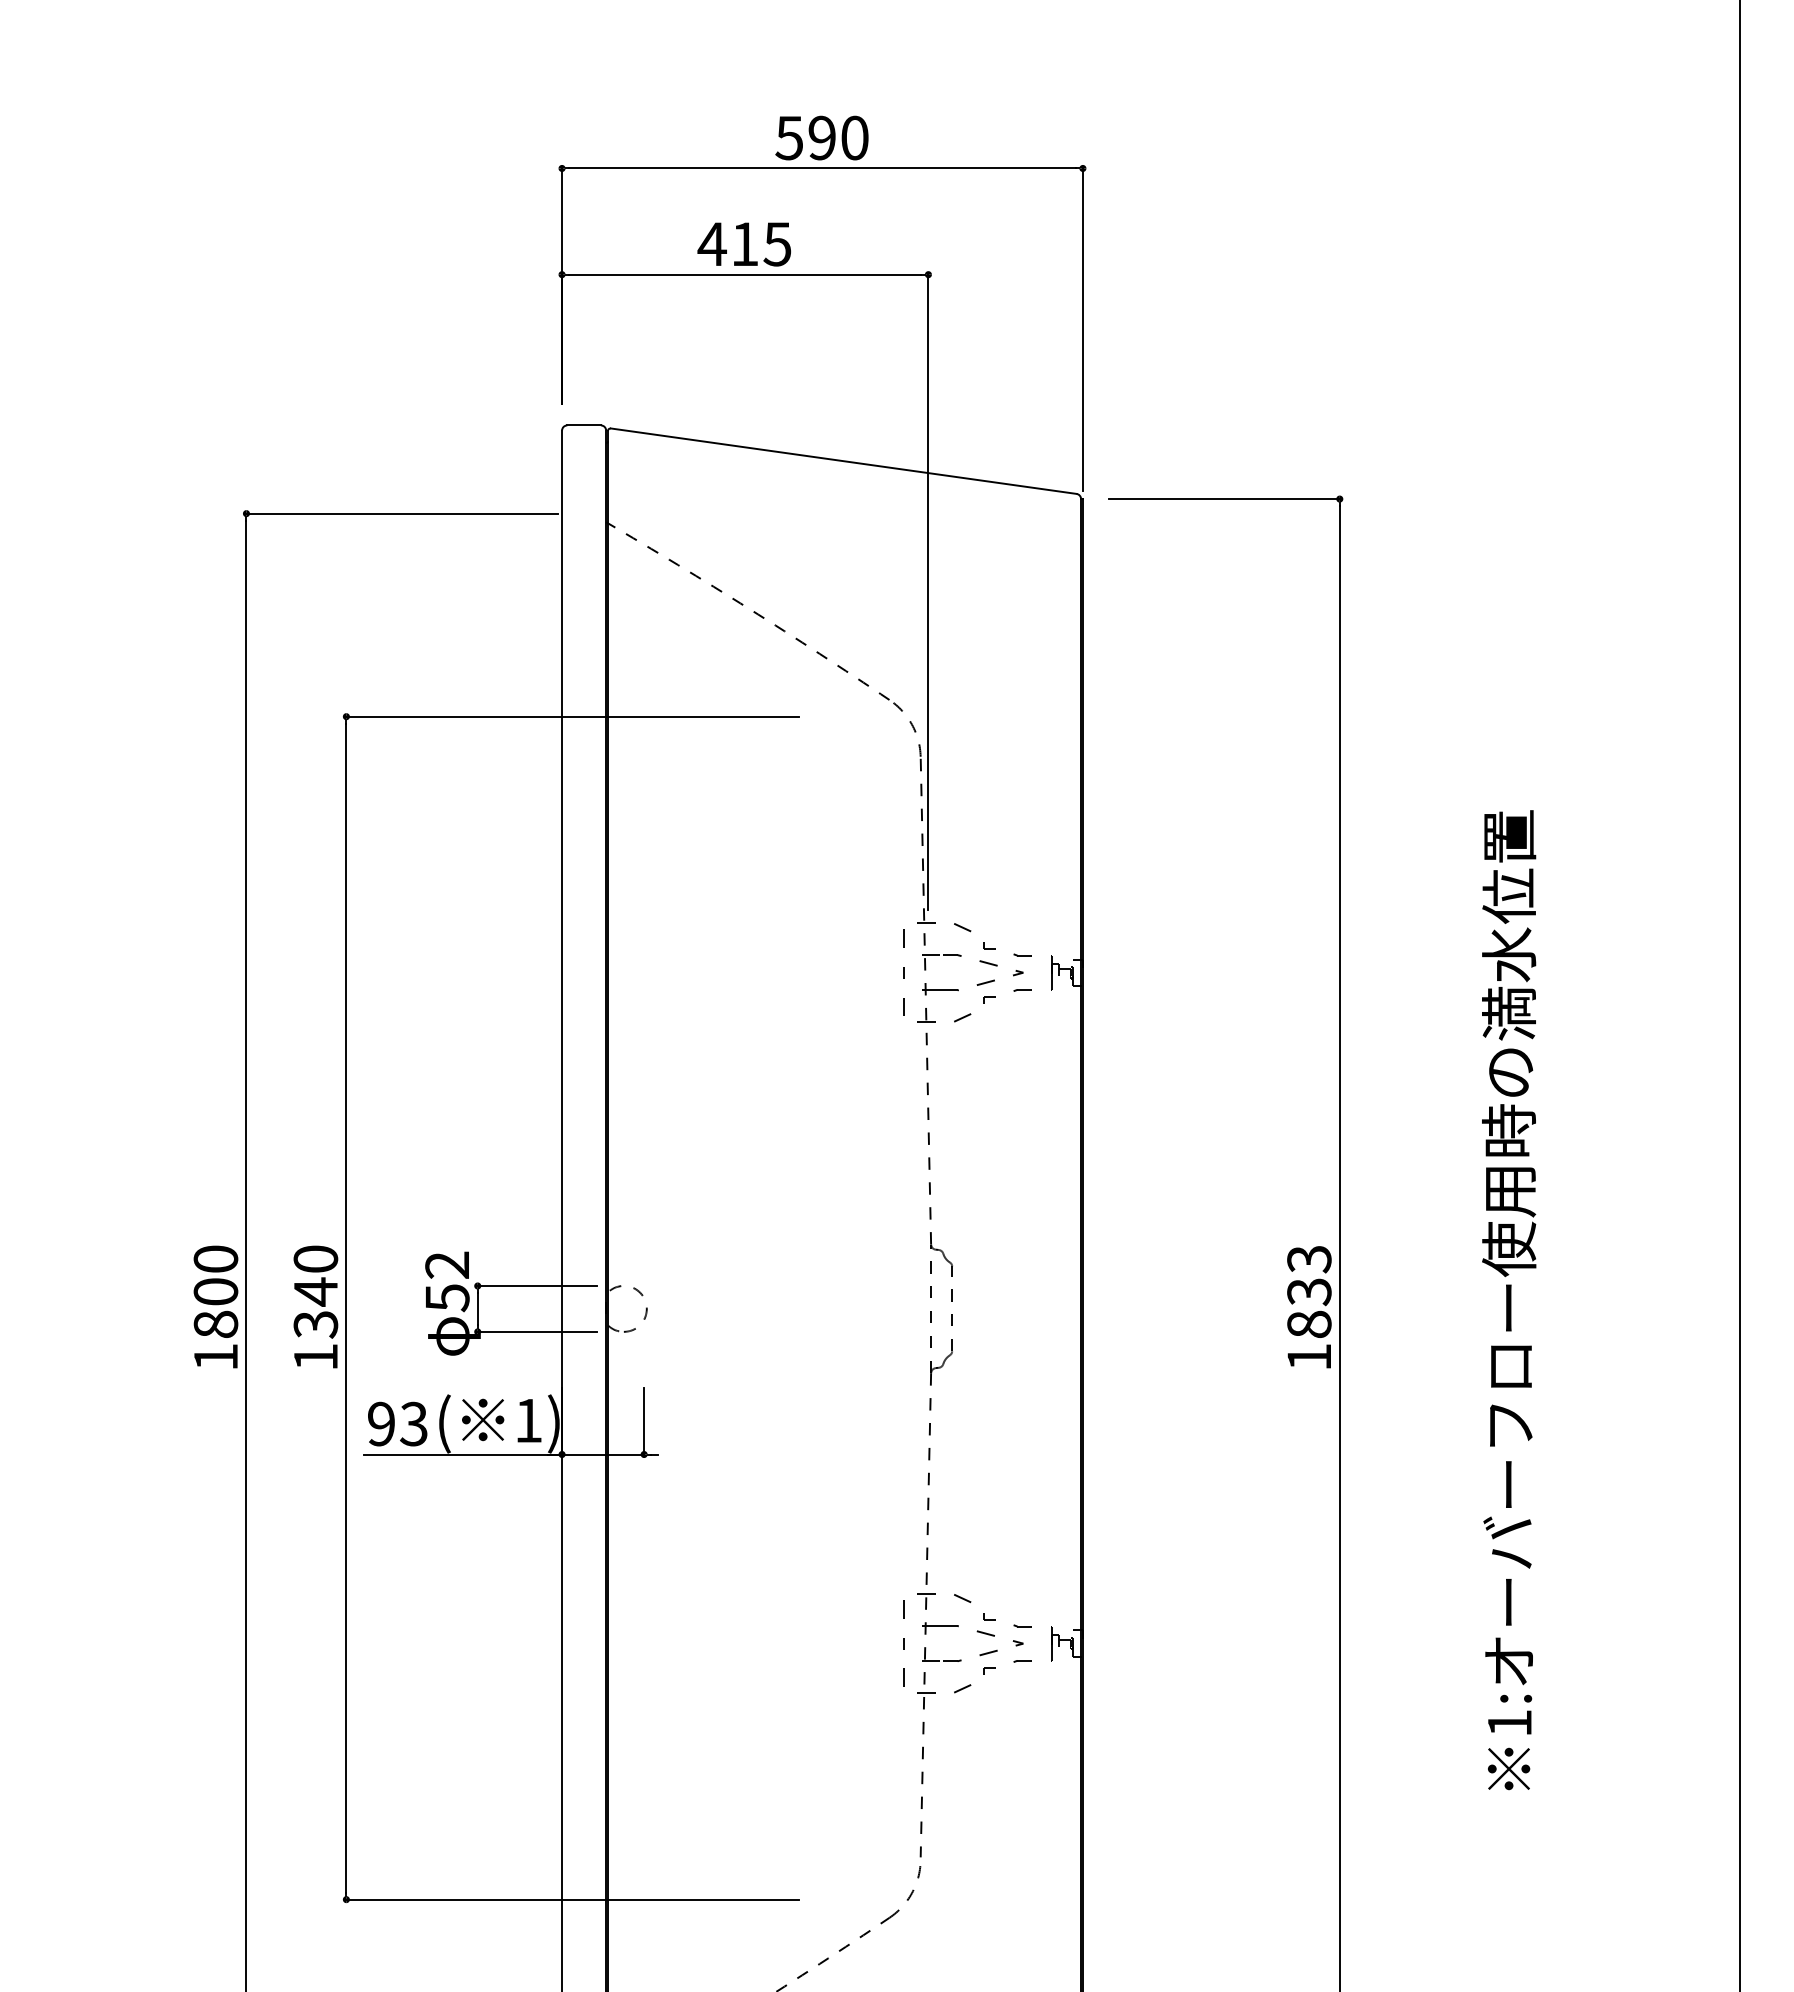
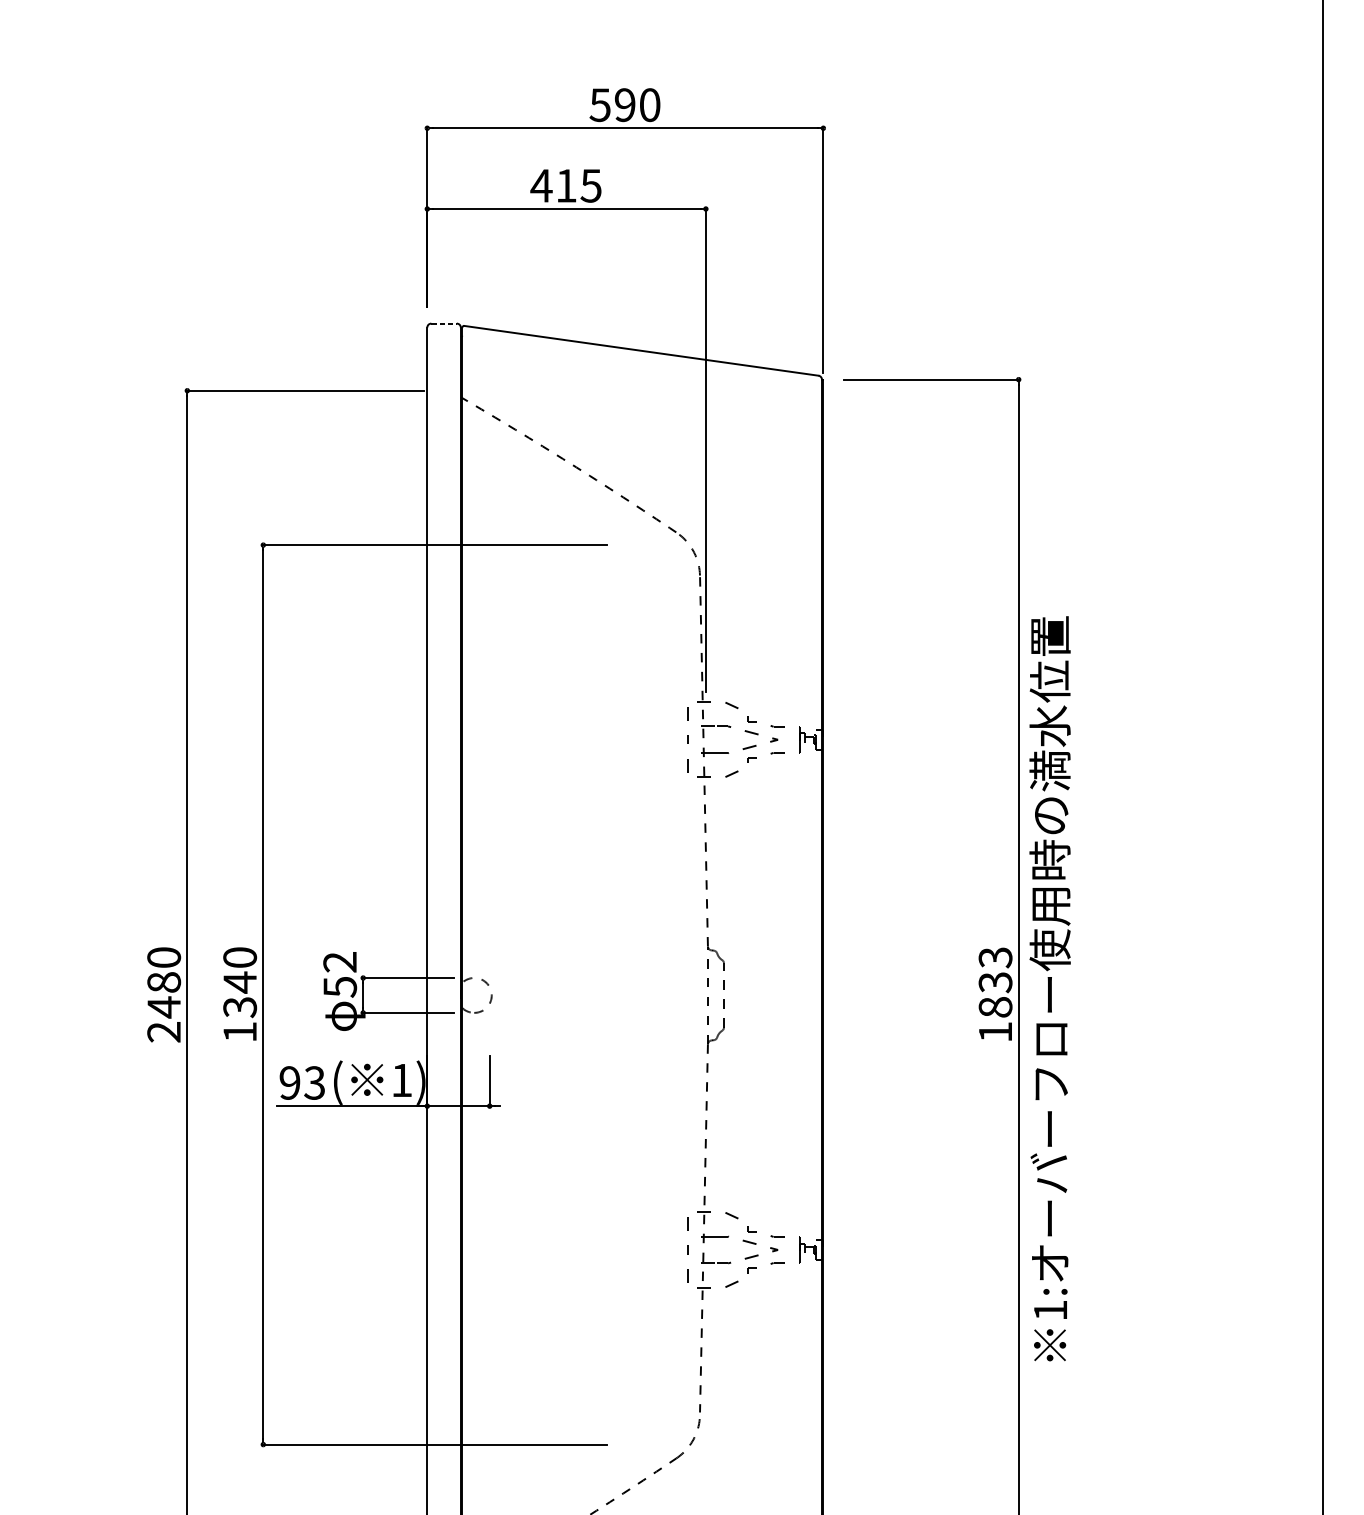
line: (584, 425) -> (444, 323), solid -> dashed
text: (1509, 1300) -> (1050, 989), moved
text: (215, 1324) -> (163, 1007), 1800 -> 2480

